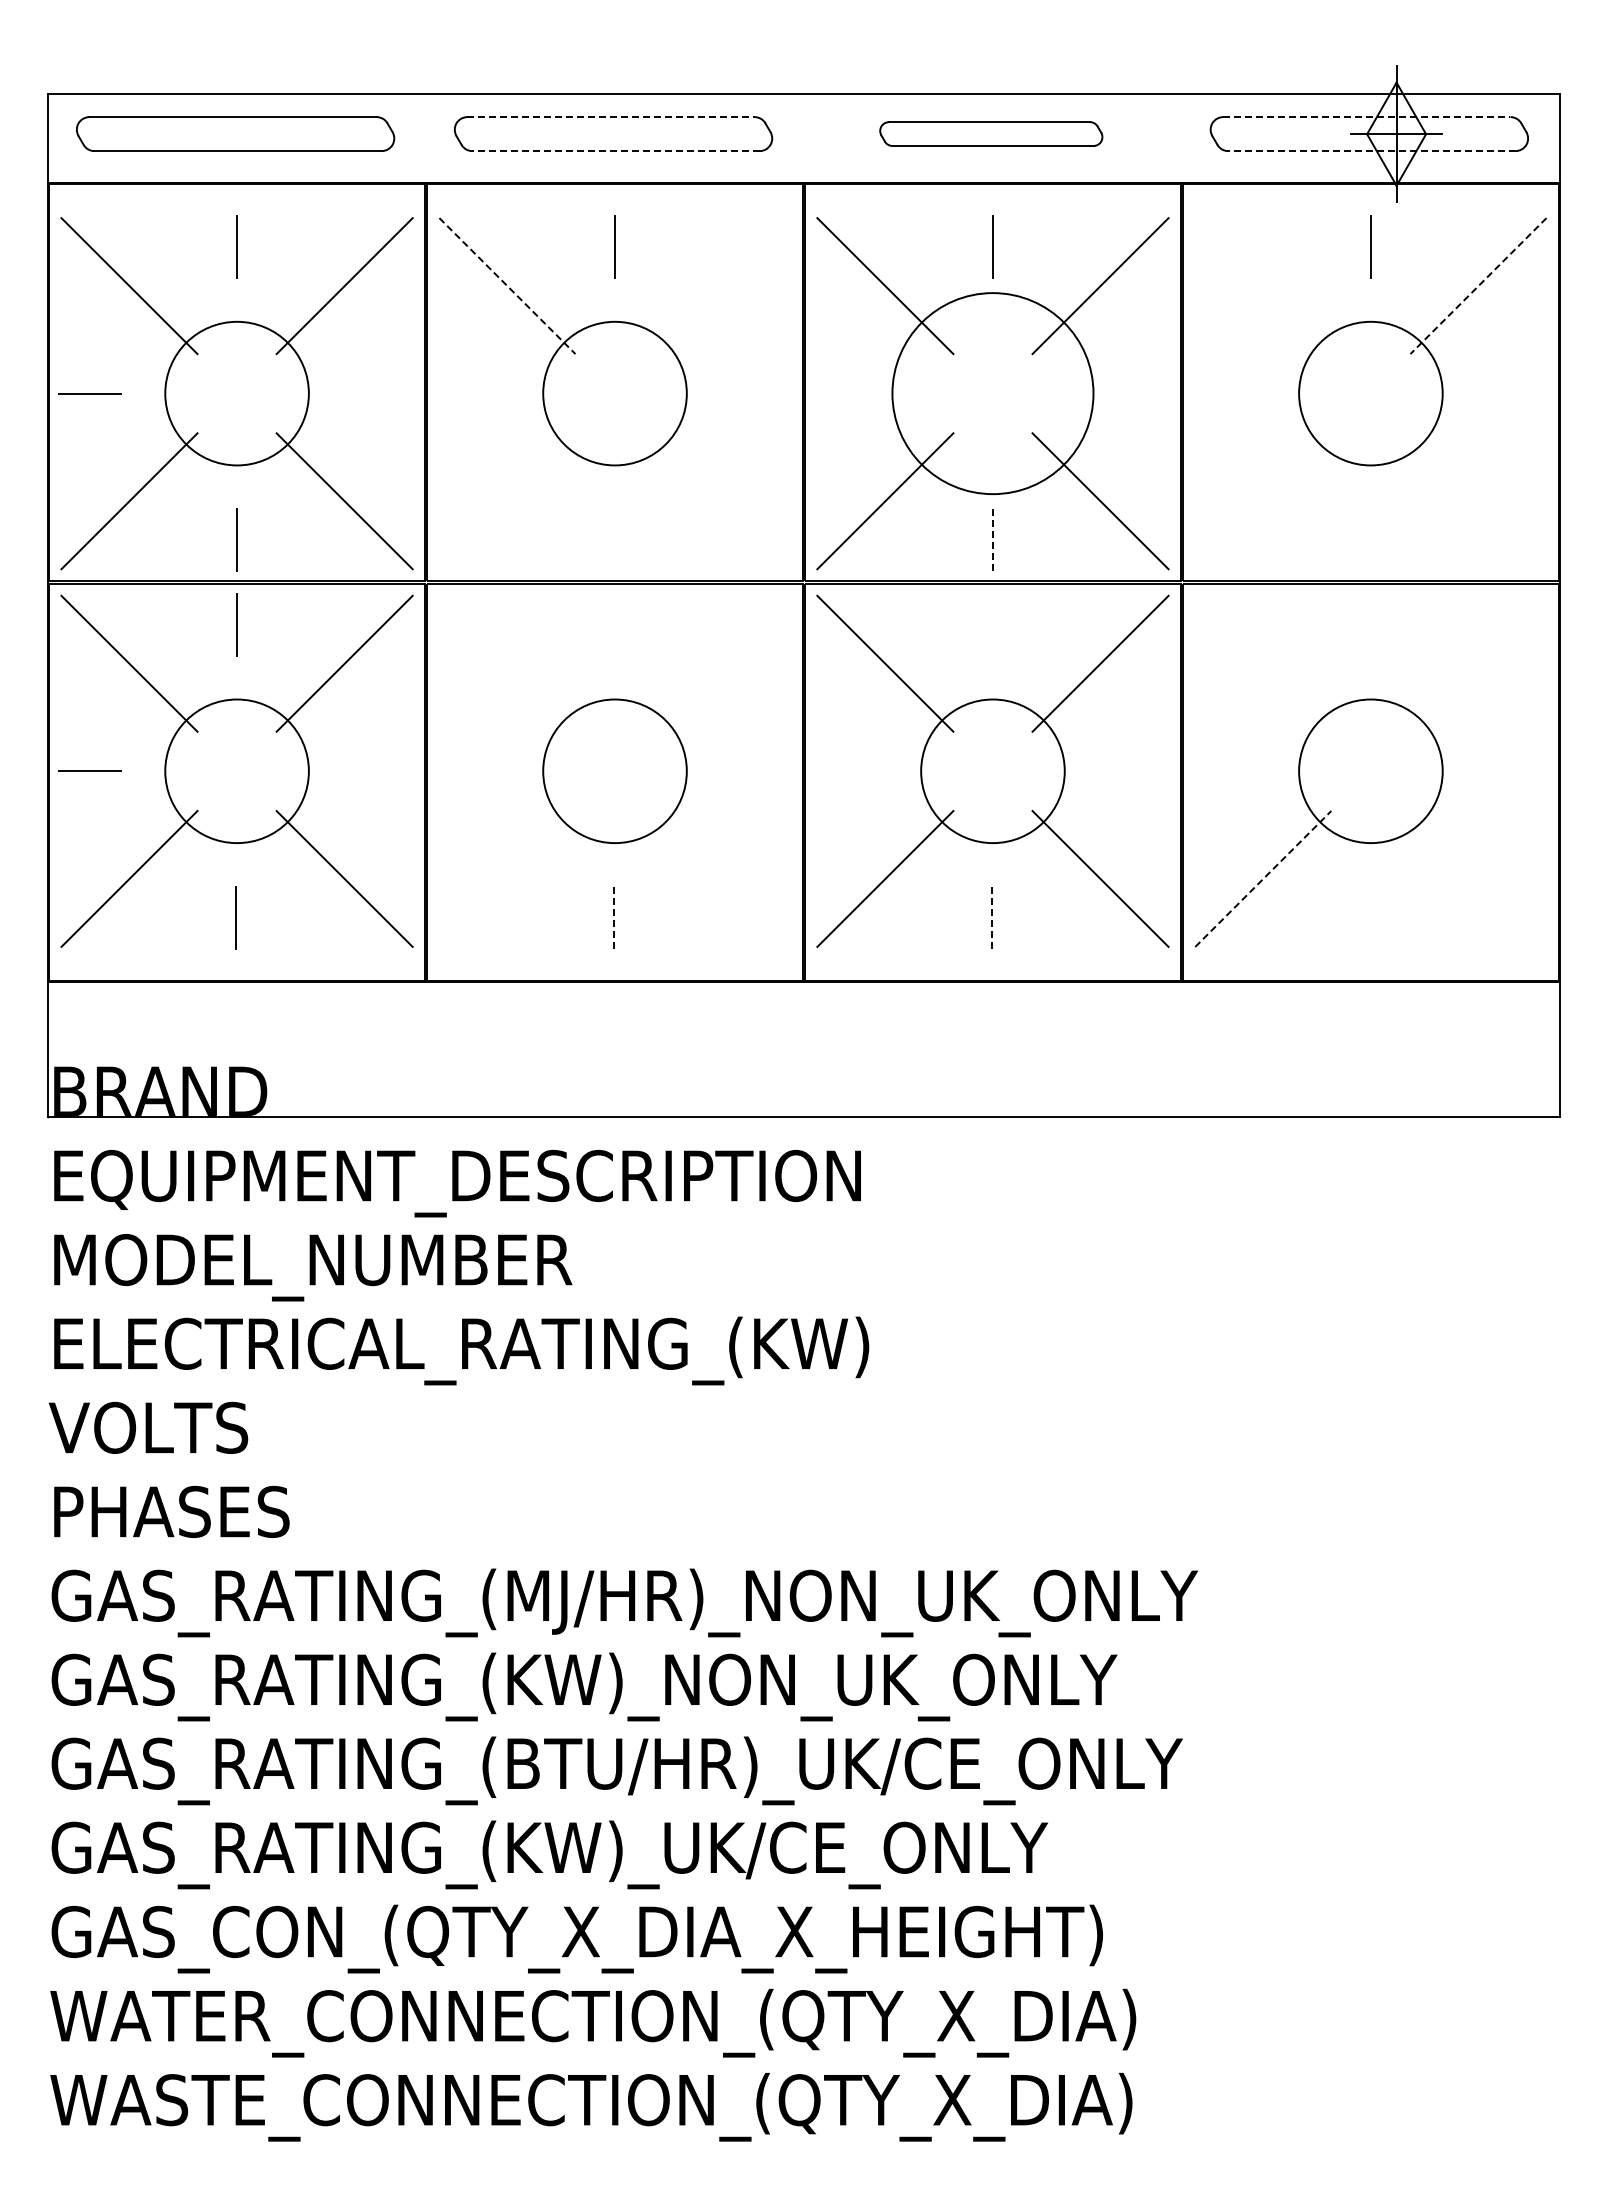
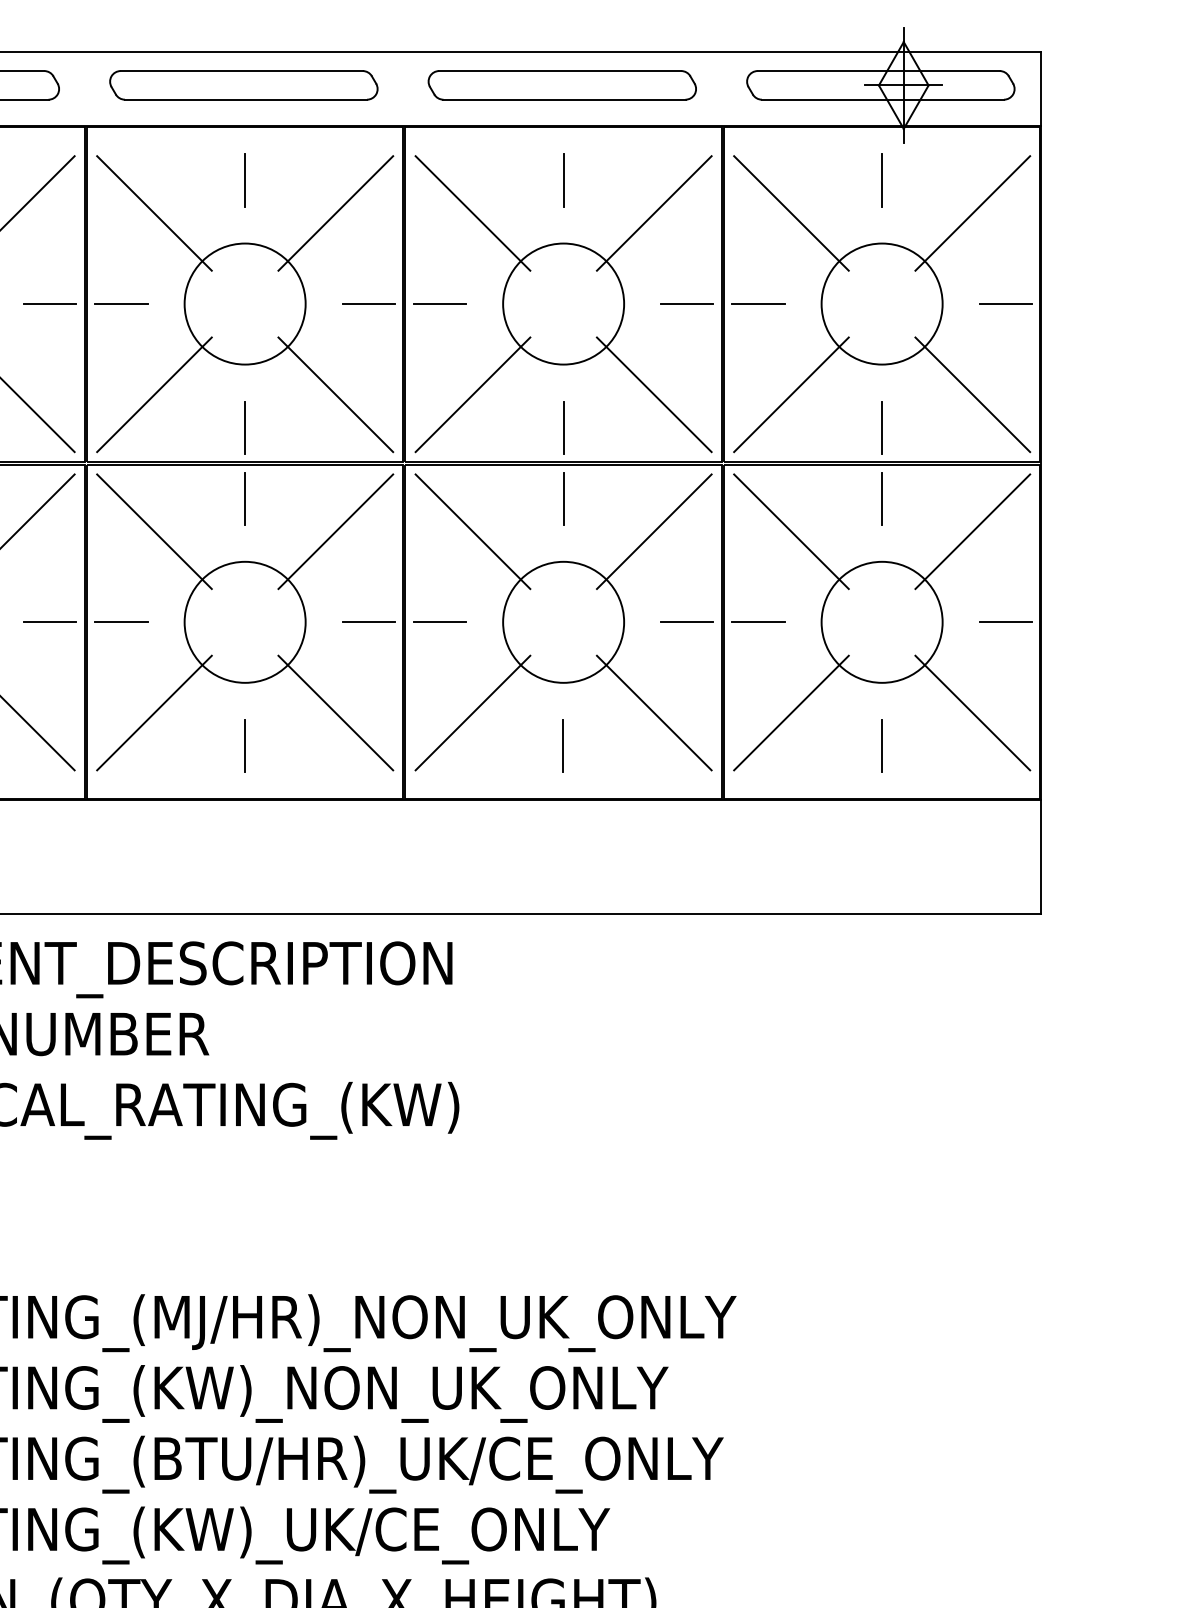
line: (611, 117) -> (242, 71), dashed -> solid
line: (1366, 117) -> (878, 71), dashed -> solid
part: (990, 133) -> (561, 84), size x1.43
line: (616, 151) -> (246, 100), dashed -> solid
line: (1371, 151) -> (882, 100), dashed -> solid
line: (507, 286) -> (154, 213), dashed -> solid
line: (722, 286) -> (335, 213), added
line: (1263, 286) -> (791, 213), added
line: (1478, 286) -> (972, 213), dashed -> solid
line: (383, 393) -> (50, 303), added
line: (468, 393) -> (121, 303), added
line: (761, 393) -> (368, 303), added
line: (846, 393) -> (440, 303), added
circle: (992, 393) -> (563, 303), size x0.71
line: (1139, 393) -> (687, 303), added
line: (1224, 393) -> (758, 303), added
line: (1517, 393) -> (1005, 303), added
line: (507, 501) -> (154, 394), added
line: (722, 501) -> (335, 394), added
line: (1263, 501) -> (791, 394), added
line: (1478, 501) -> (972, 394), added
line: (615, 540) -> (245, 427), added
line: (992, 540) -> (563, 427), dashed -> solid
line: (1370, 540) -> (881, 427), added
line: (615, 624) -> (245, 498), added
line: (992, 624) -> (563, 498), added
line: (1370, 624) -> (881, 498), added
line: (507, 663) -> (154, 531), added
line: (722, 663) -> (335, 531), added
line: (1263, 663) -> (791, 531), added
line: (1478, 663) -> (972, 531), added
line: (383, 771) -> (50, 622), added
line: (468, 771) -> (121, 622), added
line: (761, 771) -> (368, 622), added
line: (846, 771) -> (440, 622), added
line: (1139, 771) -> (687, 622), added
line: (1224, 771) -> (758, 622), added
line: (1517, 771) -> (1005, 622), added
line: (507, 878) -> (154, 712), added
line: (722, 878) -> (335, 712), added
line: (1263, 878) -> (791, 712), dashed -> solid
line: (1478, 878) -> (972, 712), added
line: (1369, 917) -> (880, 745), added
line: (614, 918) -> (244, 746), dashed -> solid
line: (992, 918) -> (563, 746), dashed -> solid

